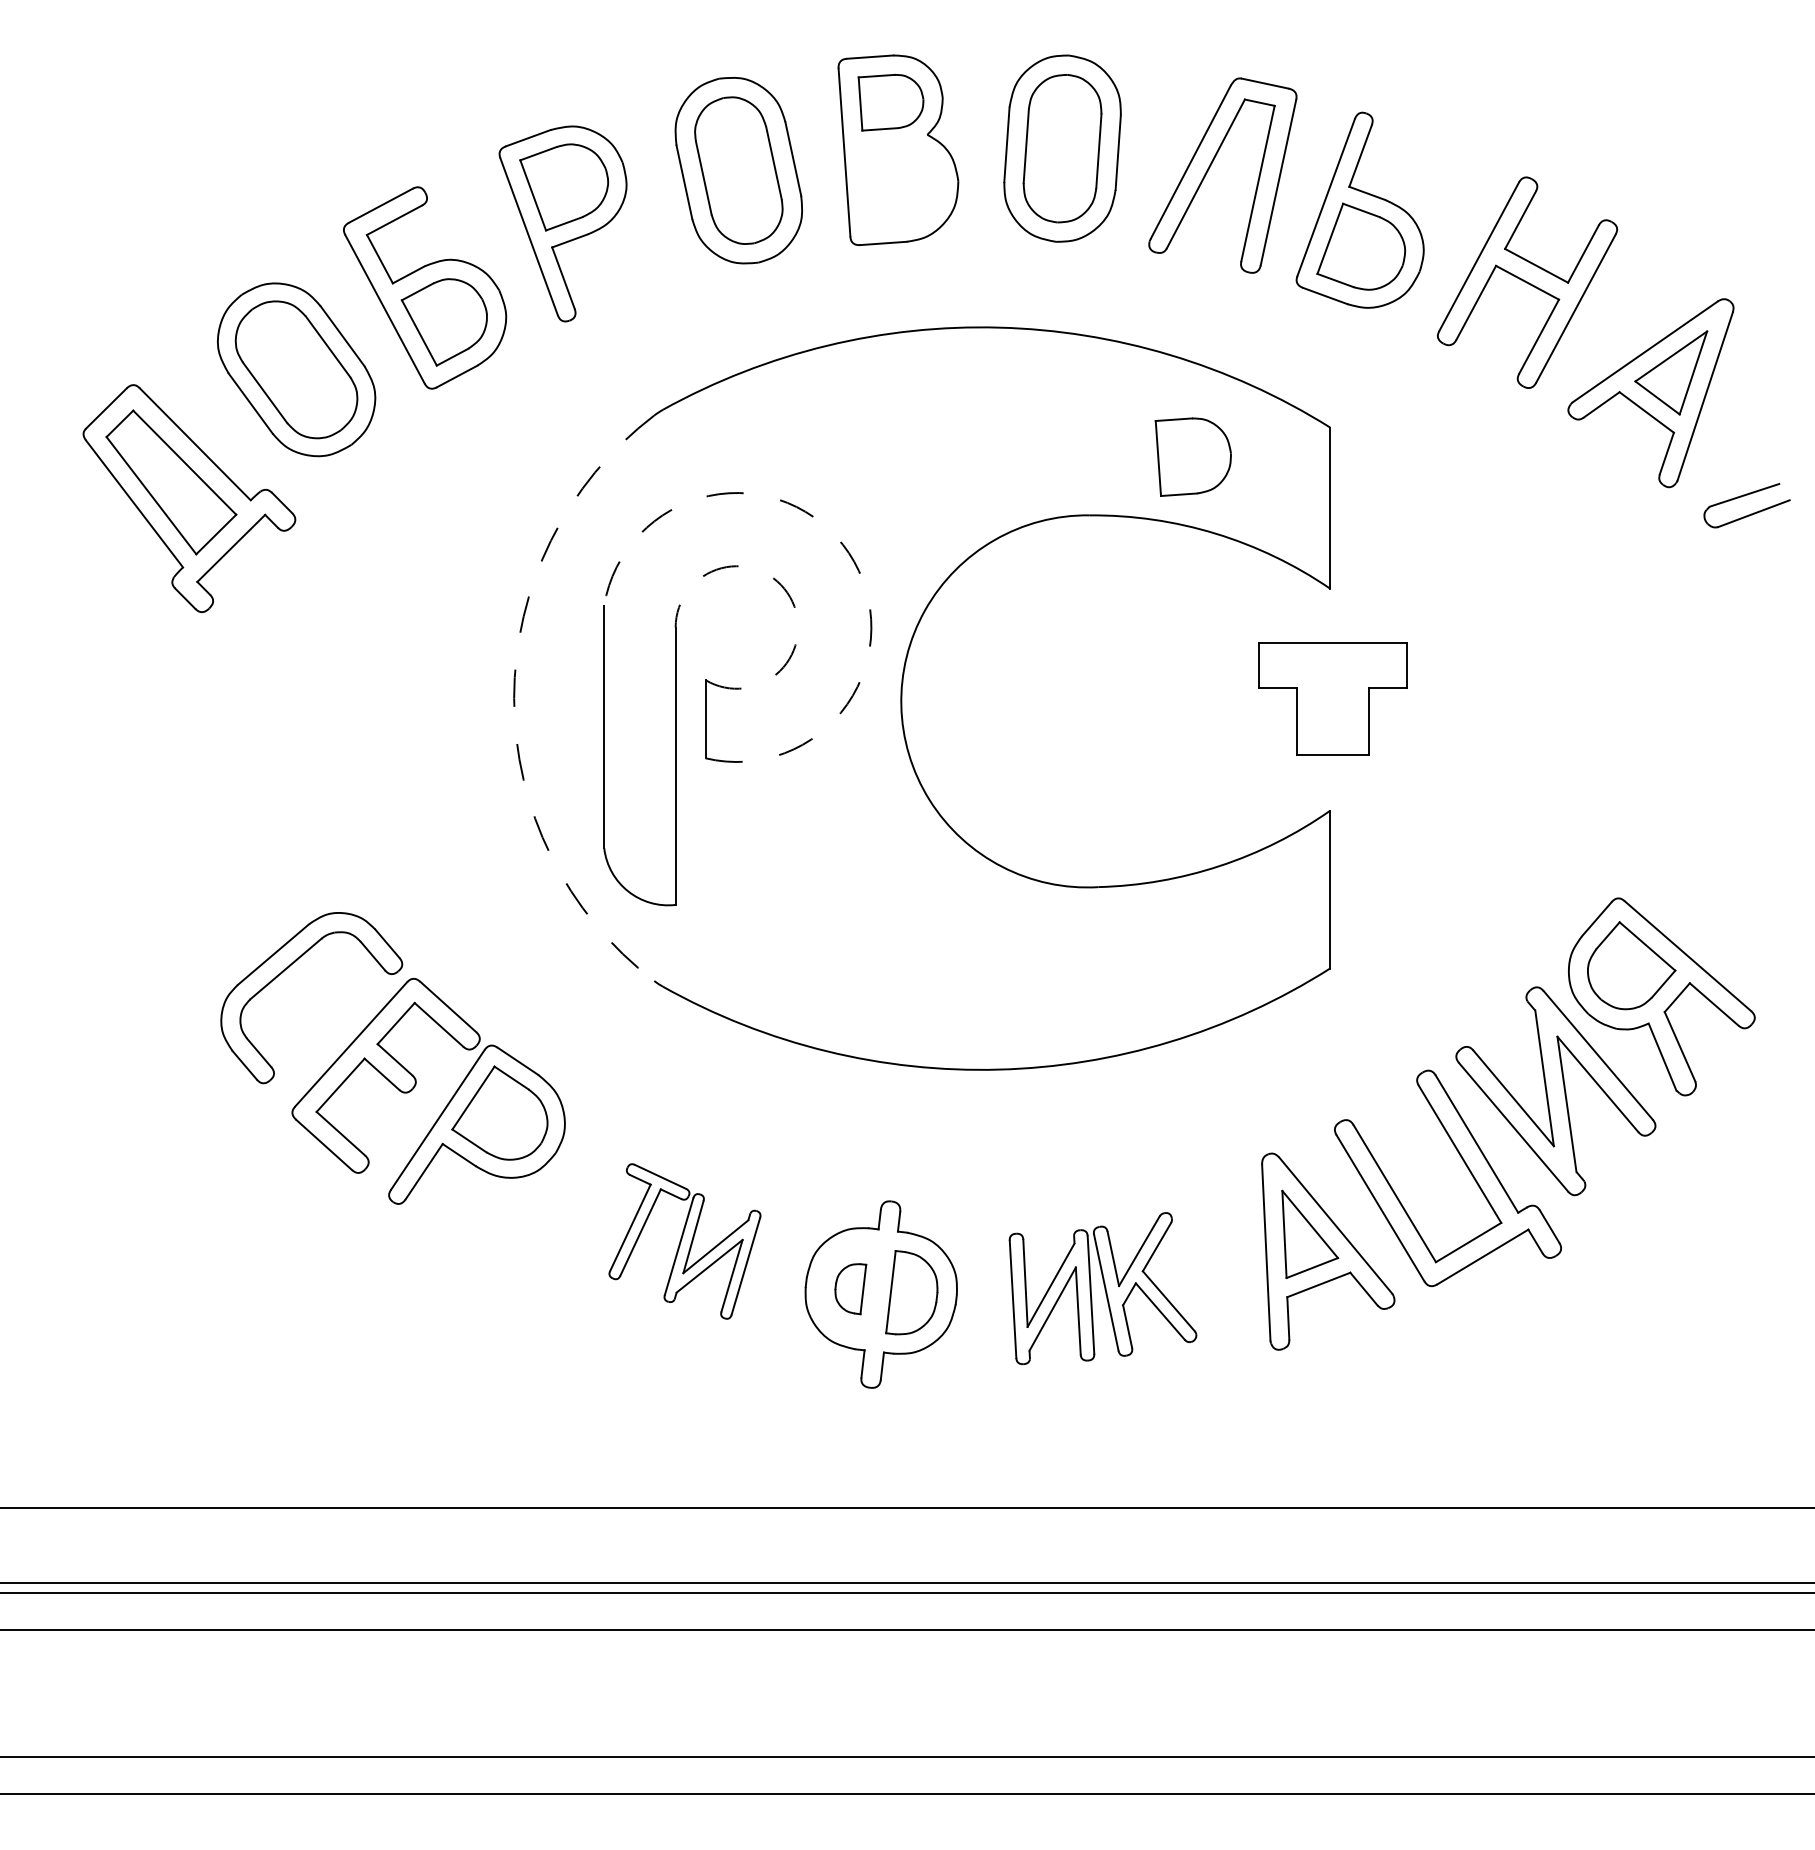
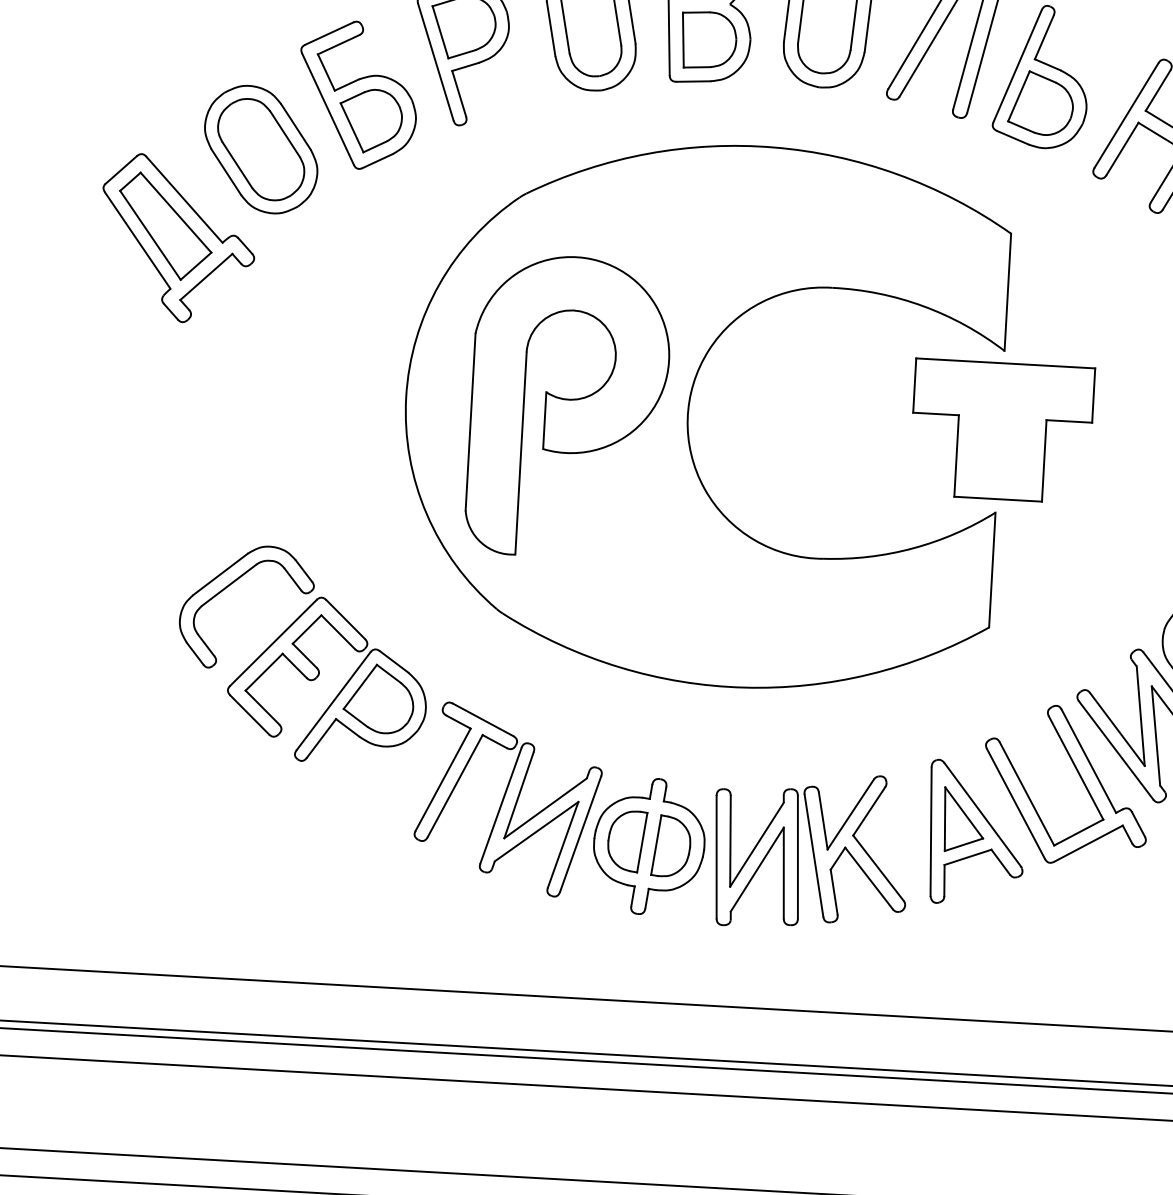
part: (1192, 456) -> (708, 40), moved
arc: (848, 553) -> (655, 305), dashed -> solid
arc: (790, 597) -> (611, 335), dashed -> solid
arc: (514, 698) -> (406, 397), dashed -> solid
part: (1332, 698) -> (1001, 431), size x1.67
part: (684, 1241) -> (508, 799), size x1.67
part: (850, 1288) -> (626, 840), size x1.67
part: (1102, 1288) -> (810, 851), size x1.43

